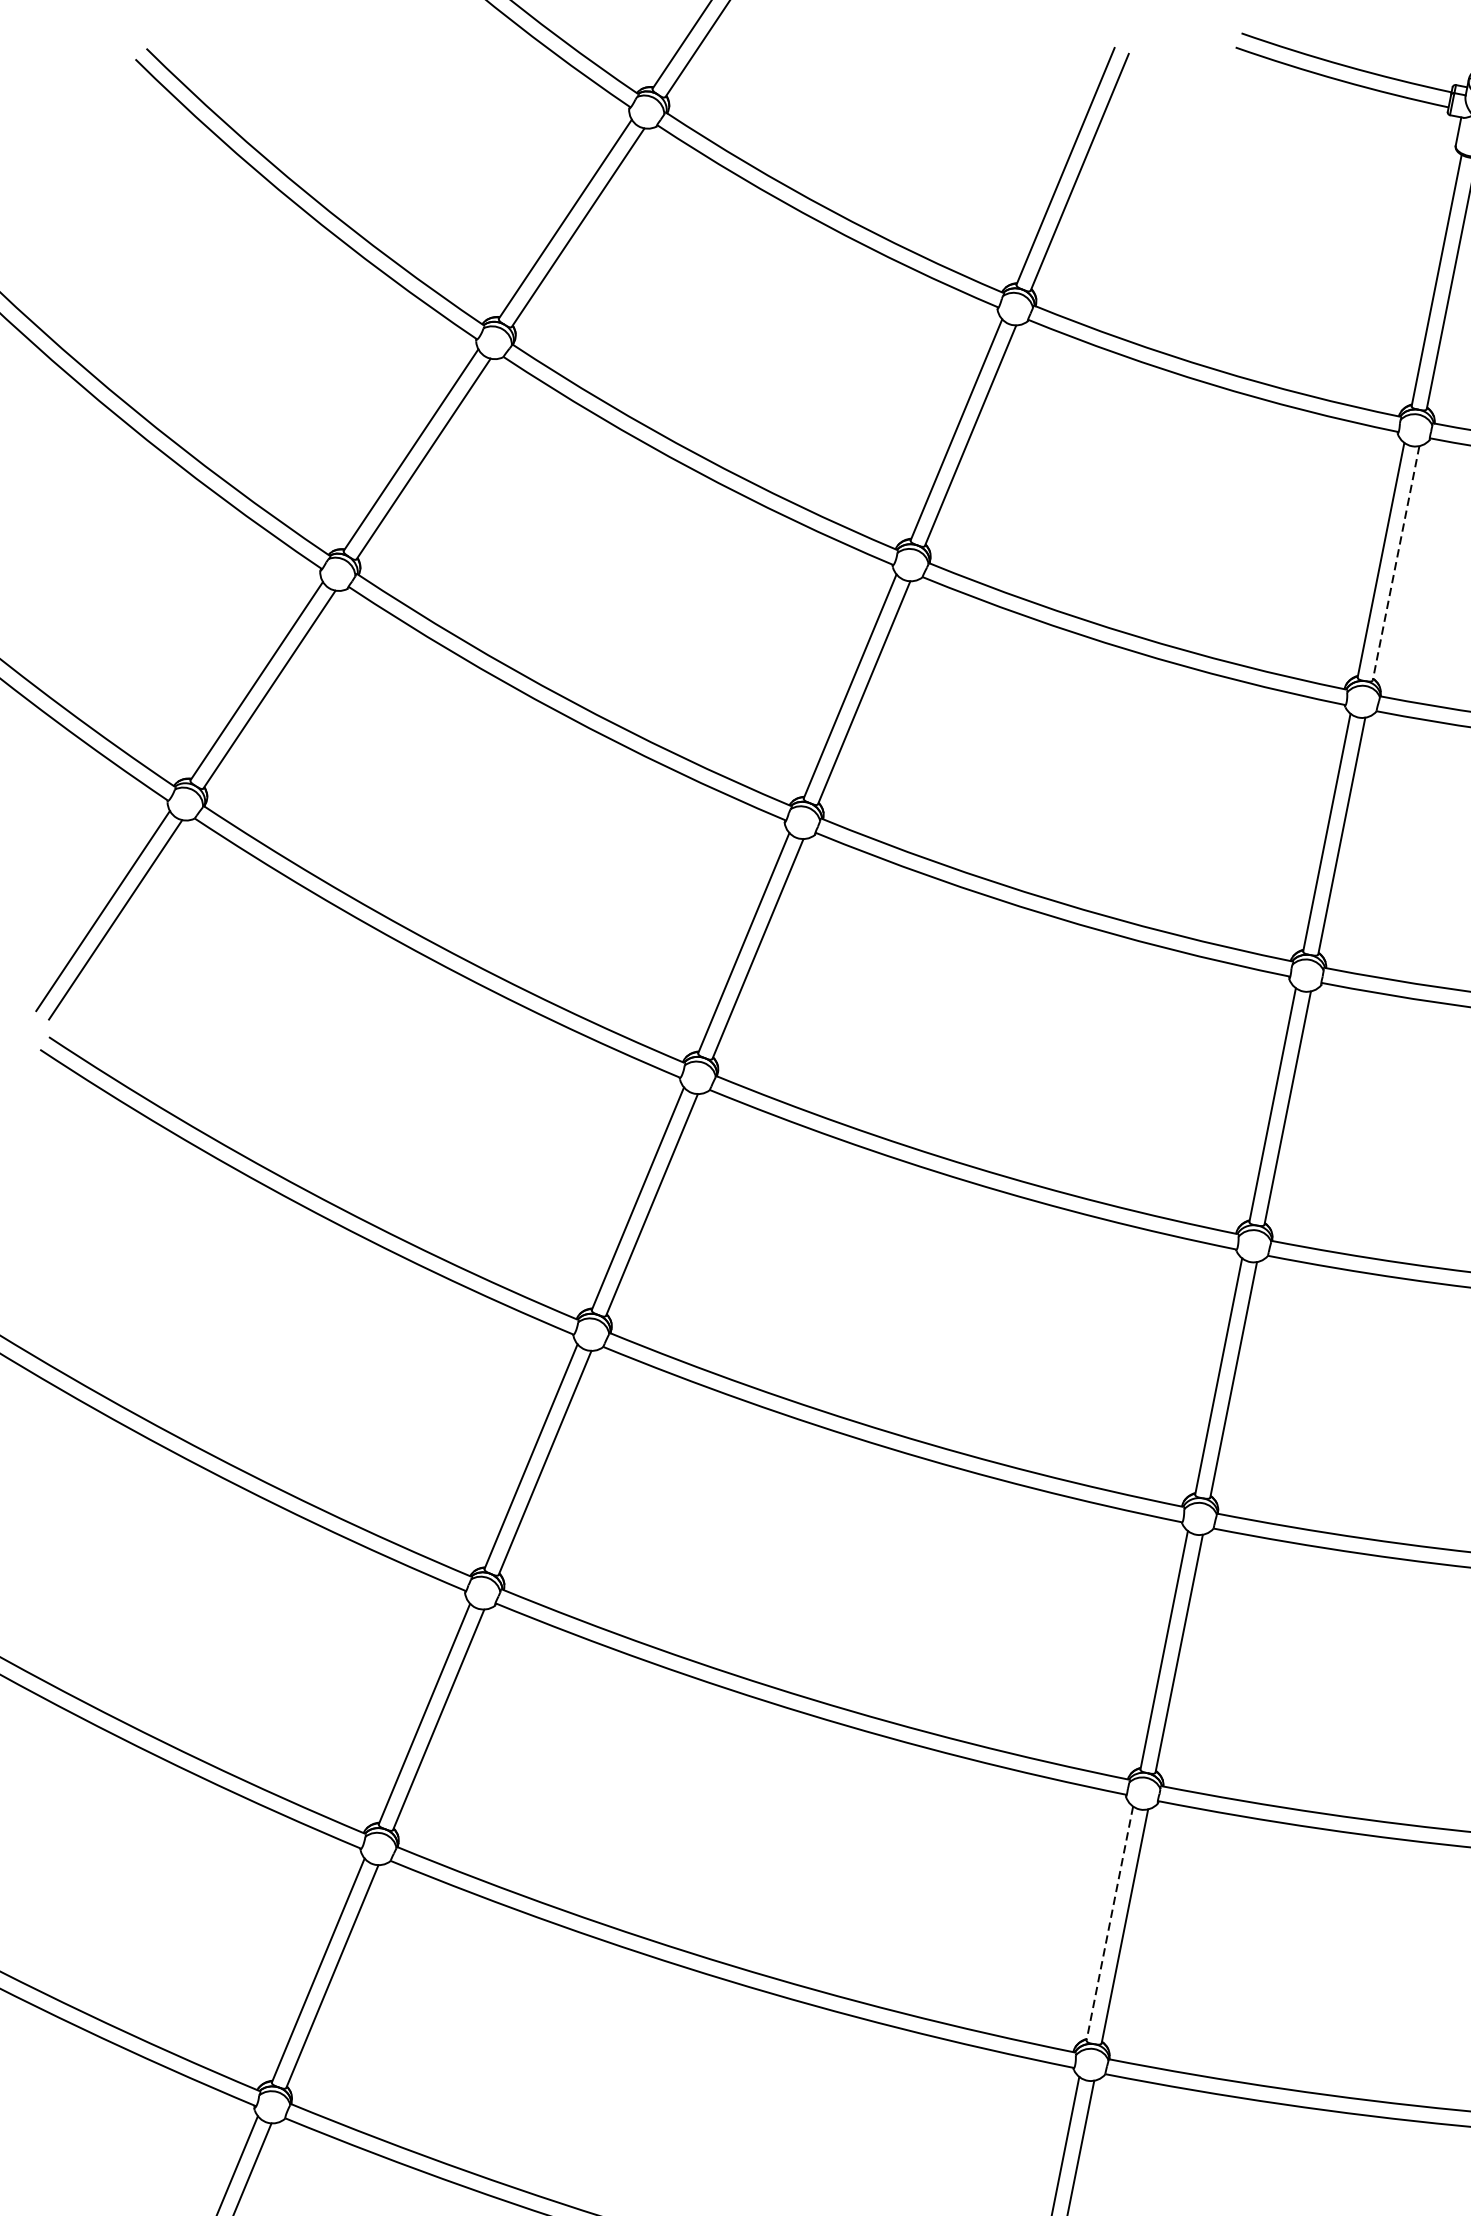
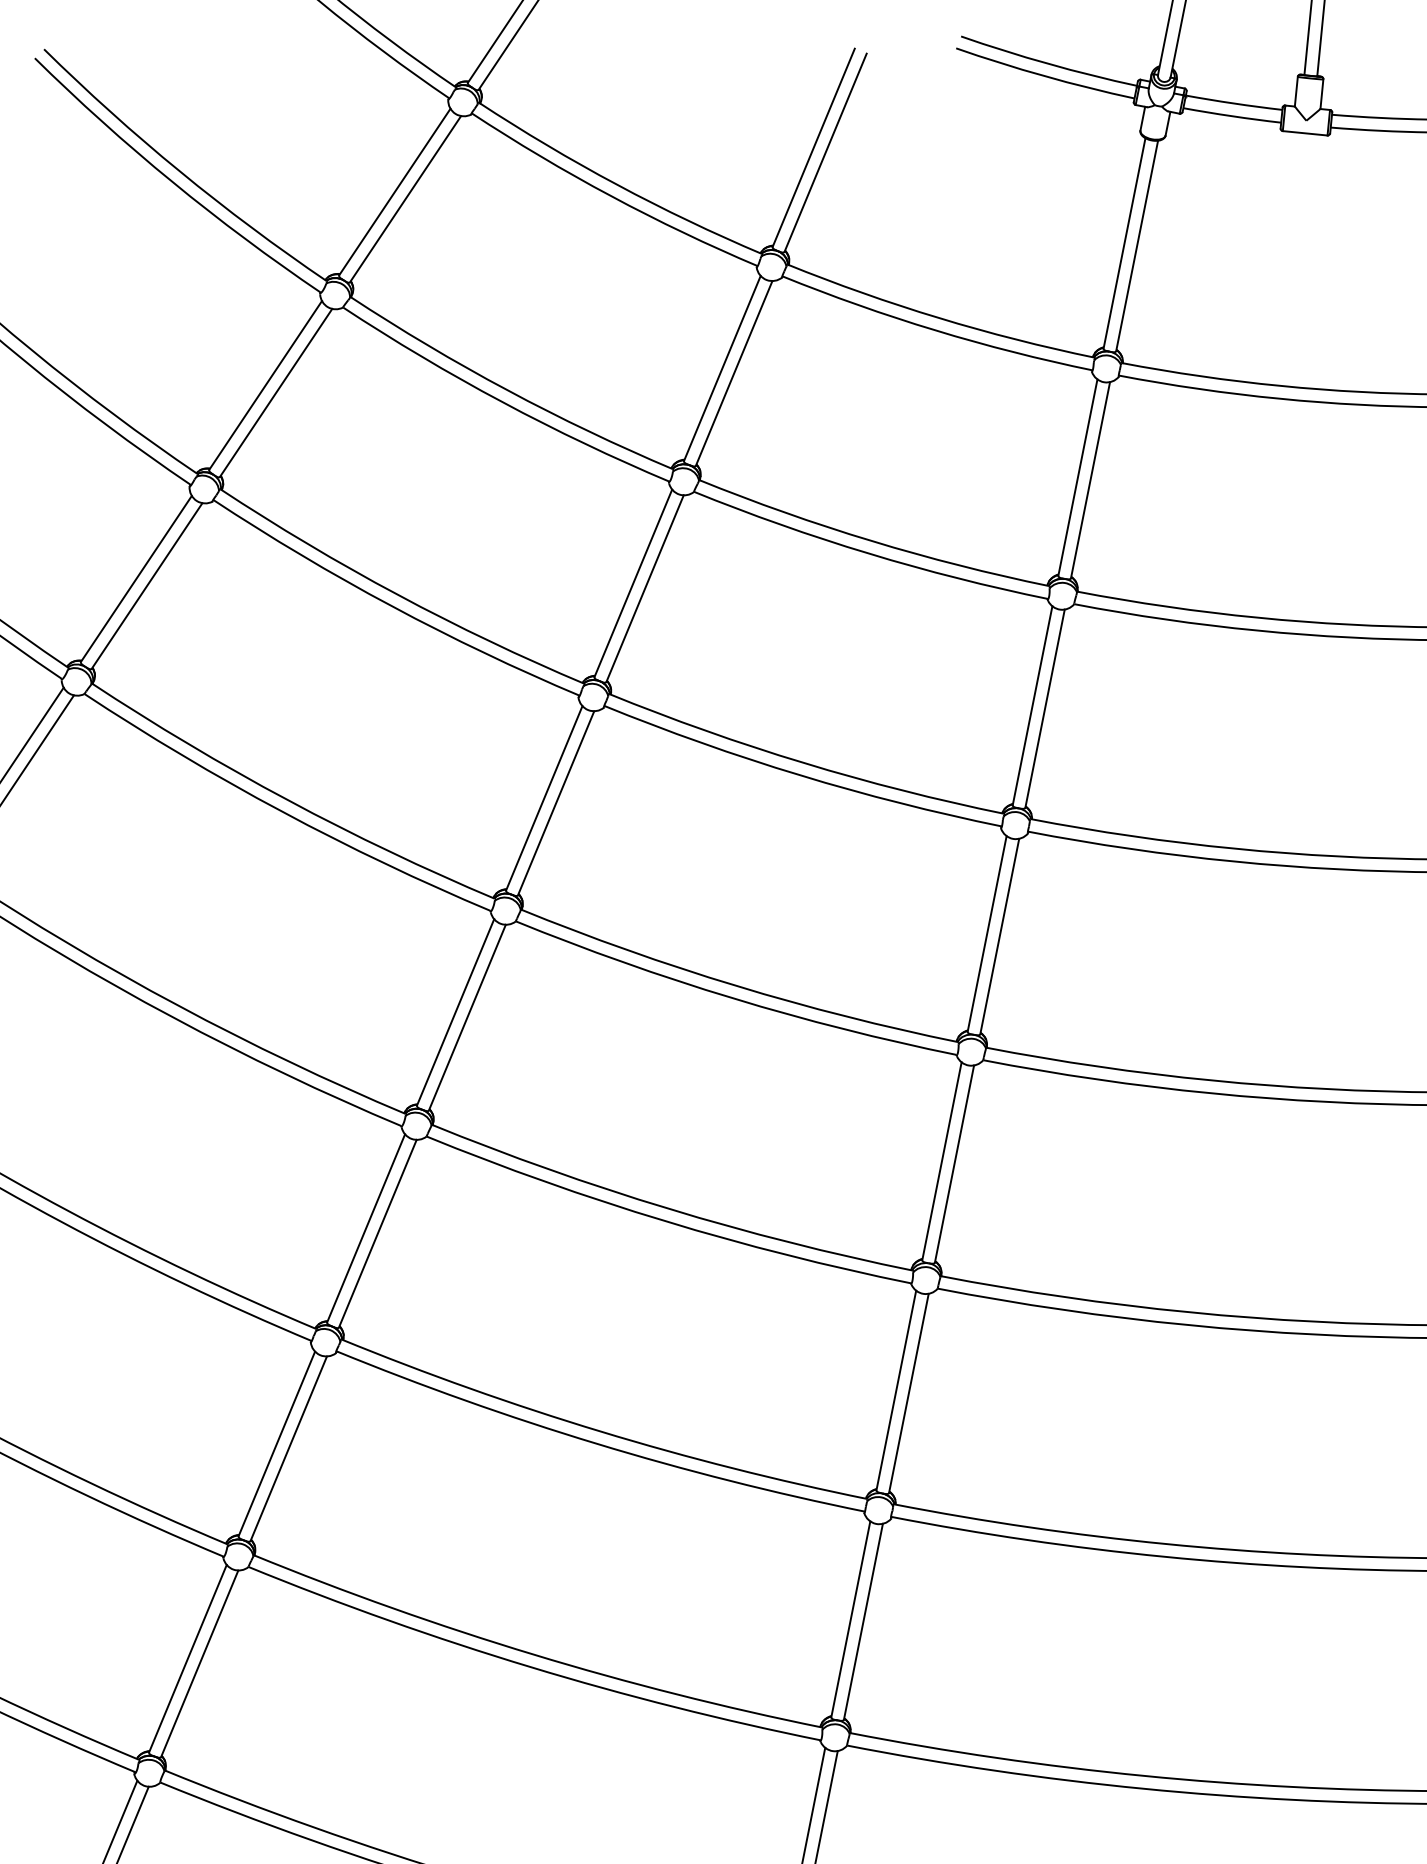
line: (1396, 563) -> (1090, 480), dashed -> solid
line: (1109, 1923) -> (850, 1619), dashed -> solid

